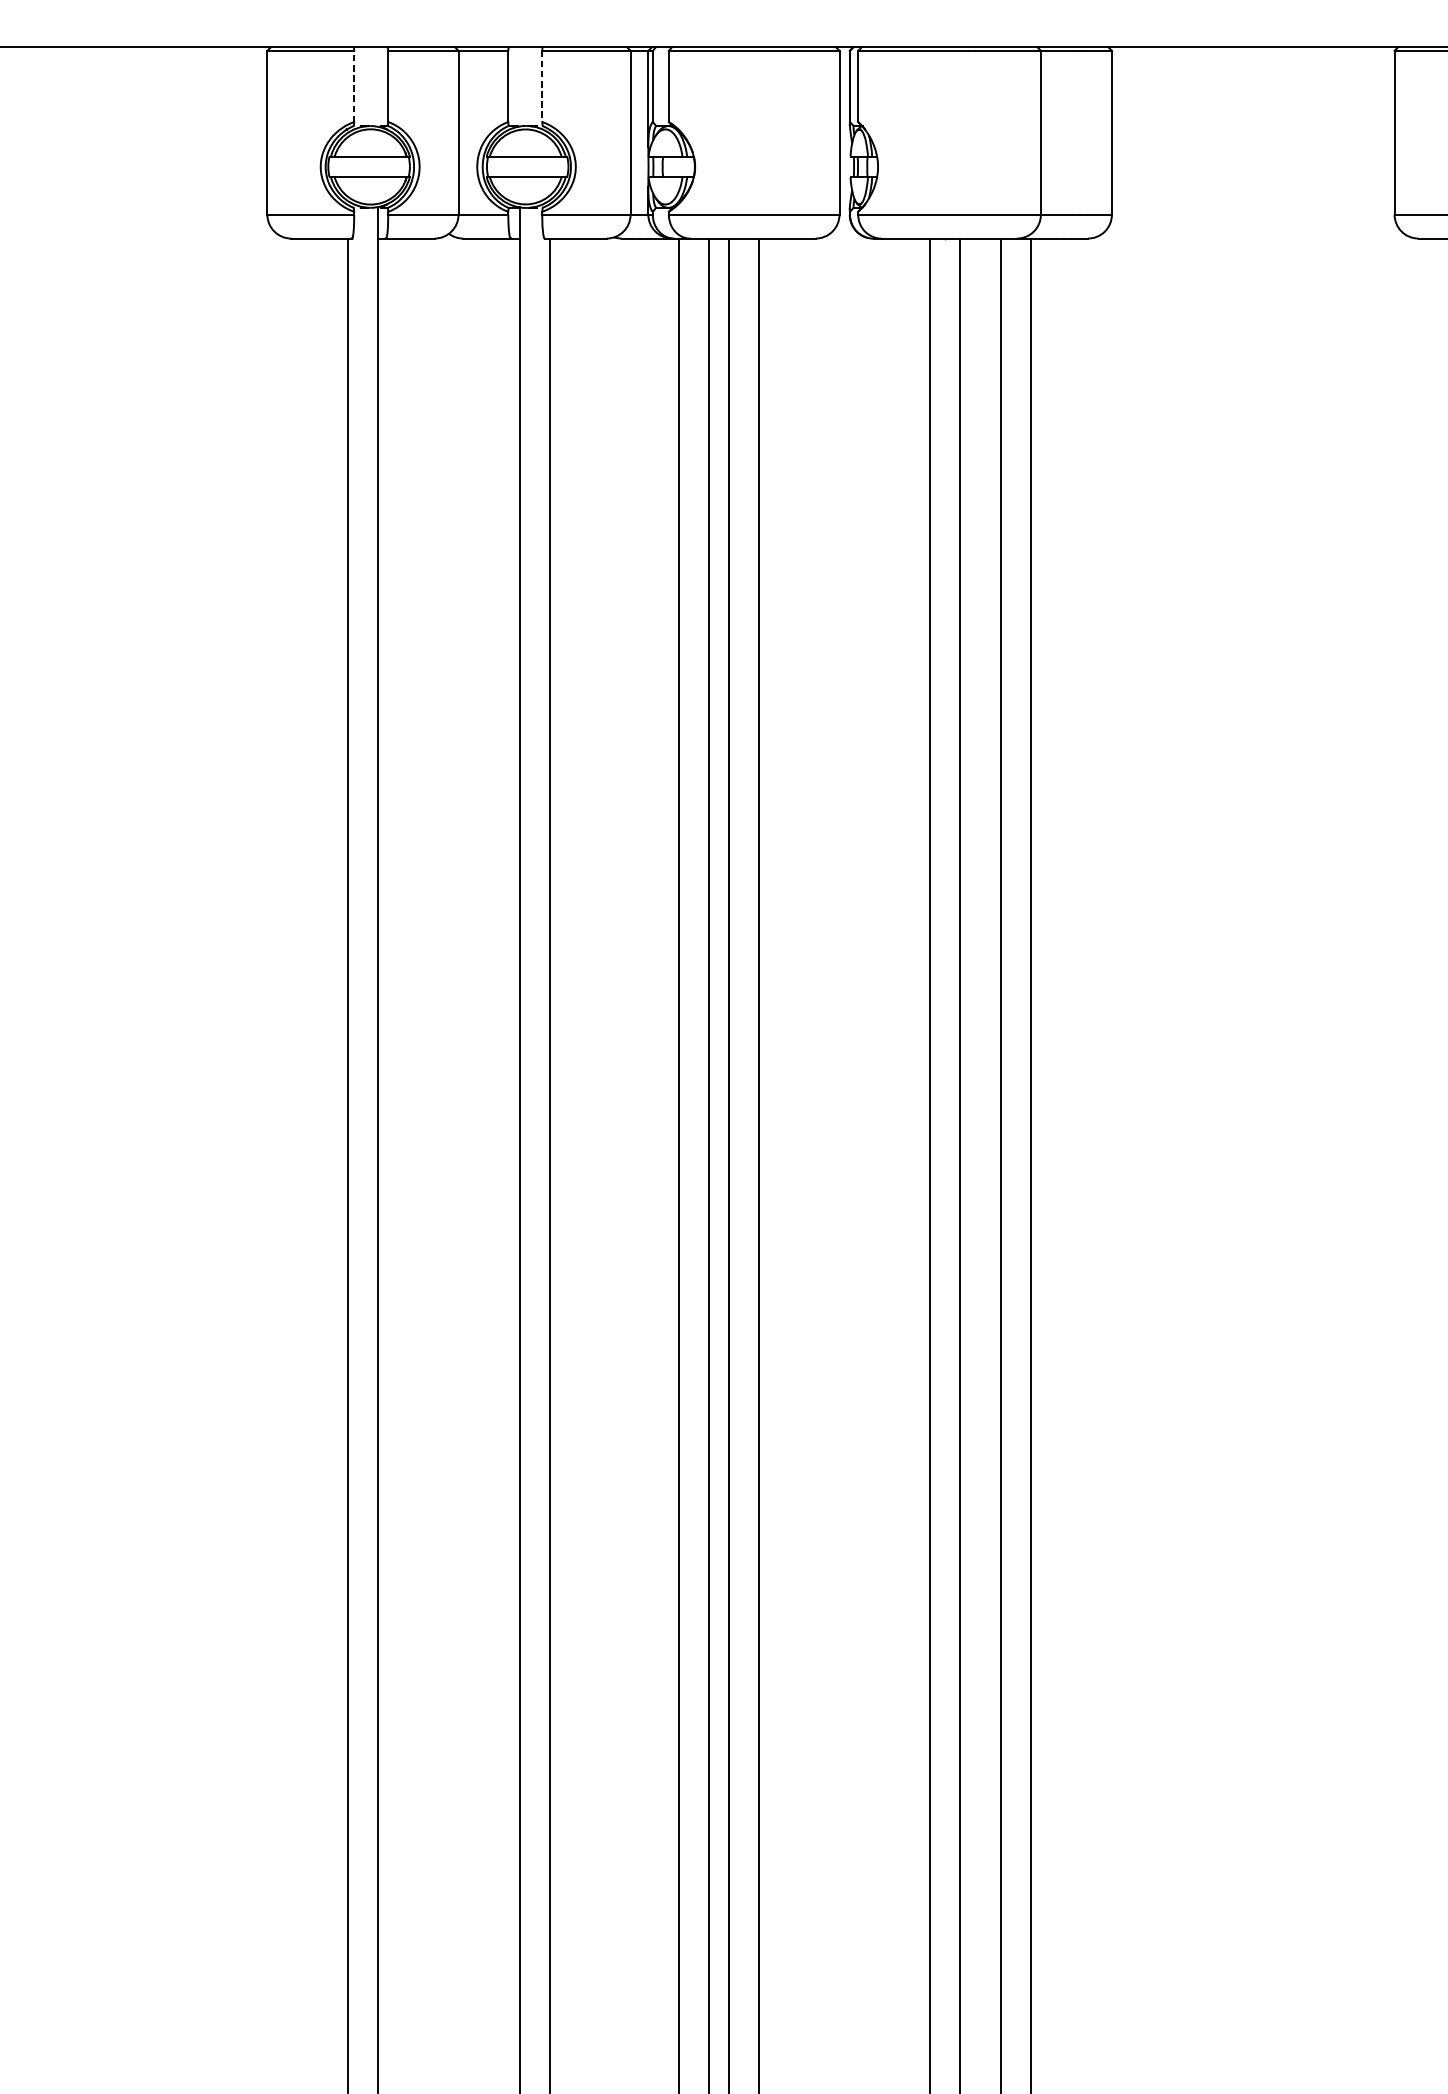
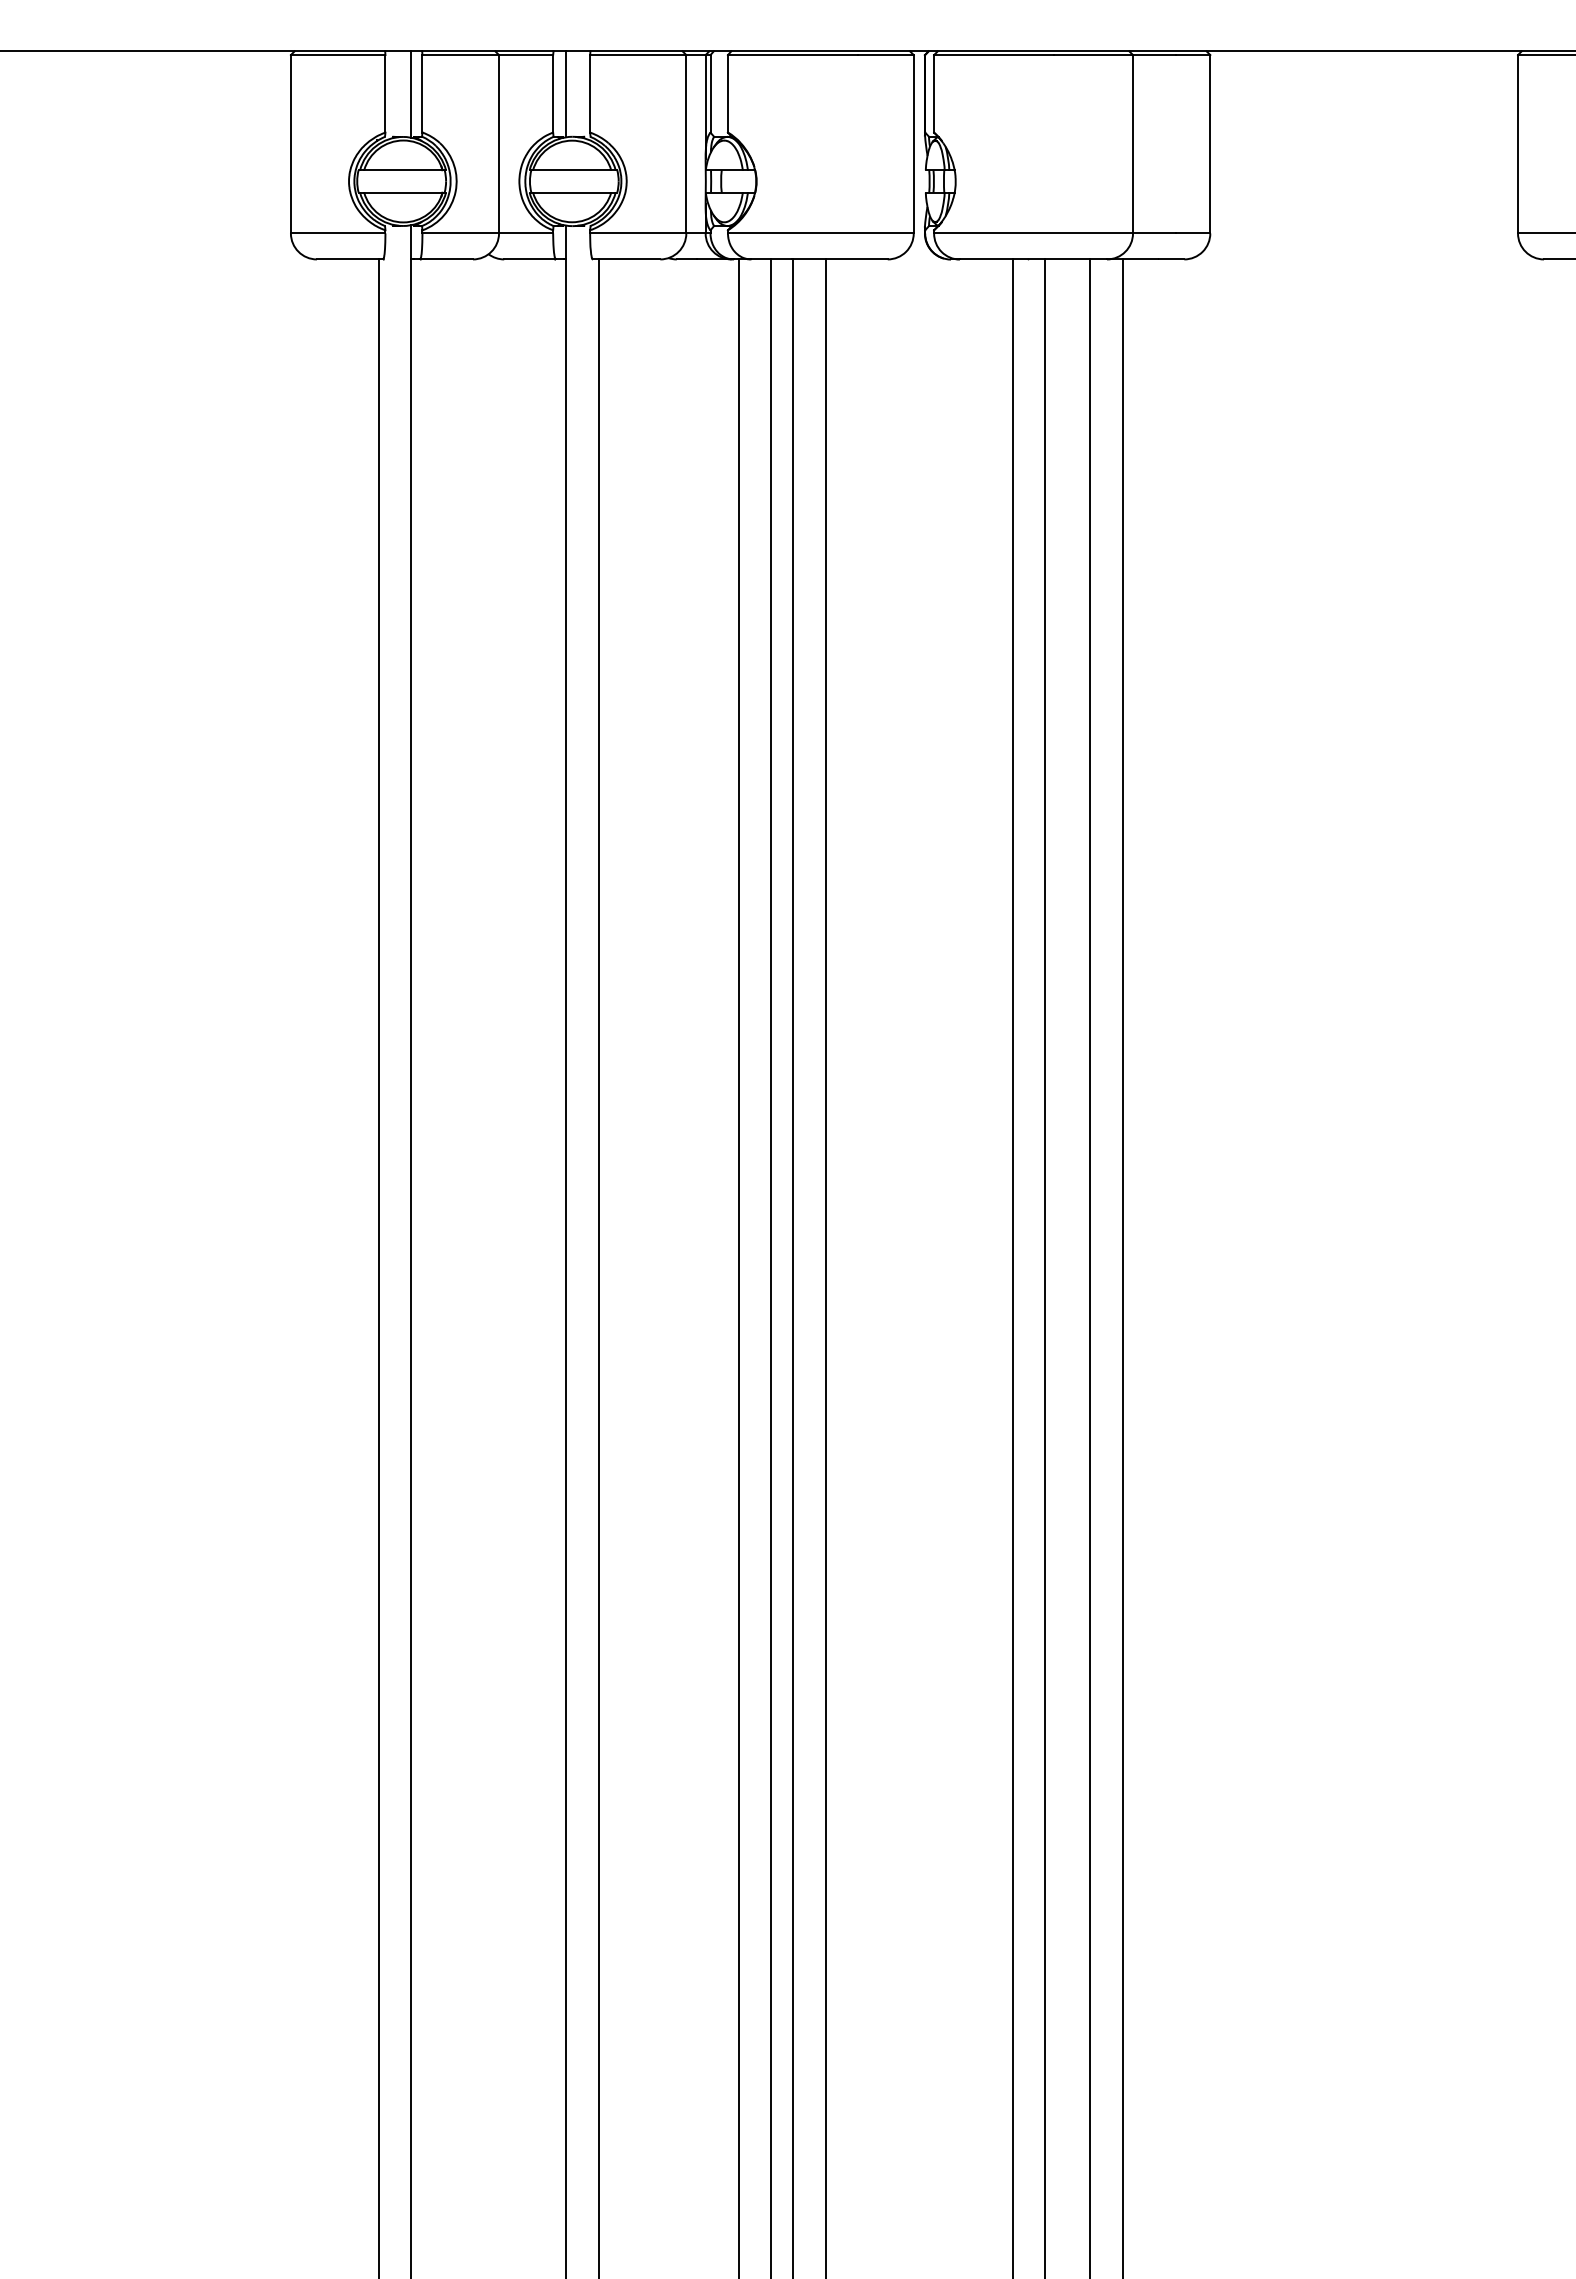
line: (354, 86) -> (385, 93), dashed -> solid
line: (542, 86) -> (590, 93), dashed -> solid
line: (378, 87) -> (411, 94), added
line: (520, 87) -> (566, 94), added

